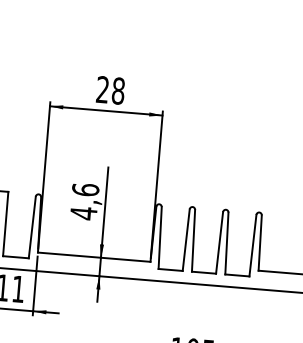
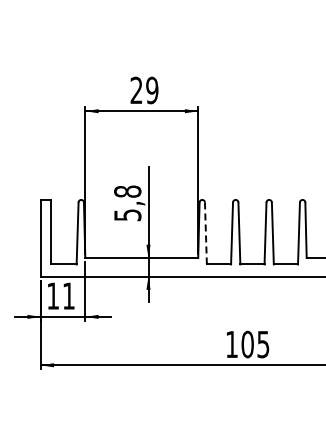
text: (118, 91) -> (152, 90), 28 -> 29
text: (84, 201) -> (127, 203), 4,6 -> 5,8
line: (159, 238) -> (205, 233), solid -> dashed

